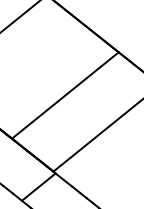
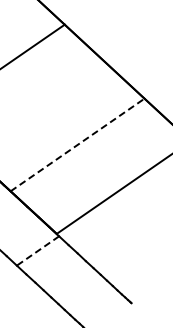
line: (65, 95) -> (77, 144), solid -> dashed
line: (39, 186) -> (38, 250), solid -> dashed

